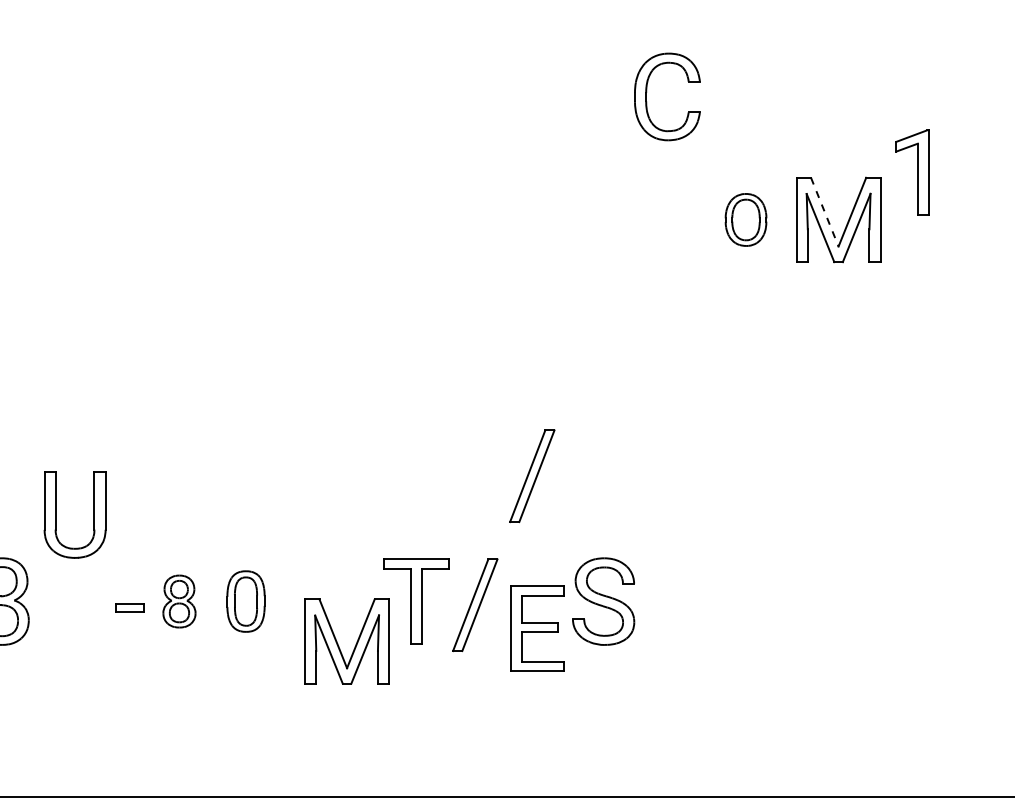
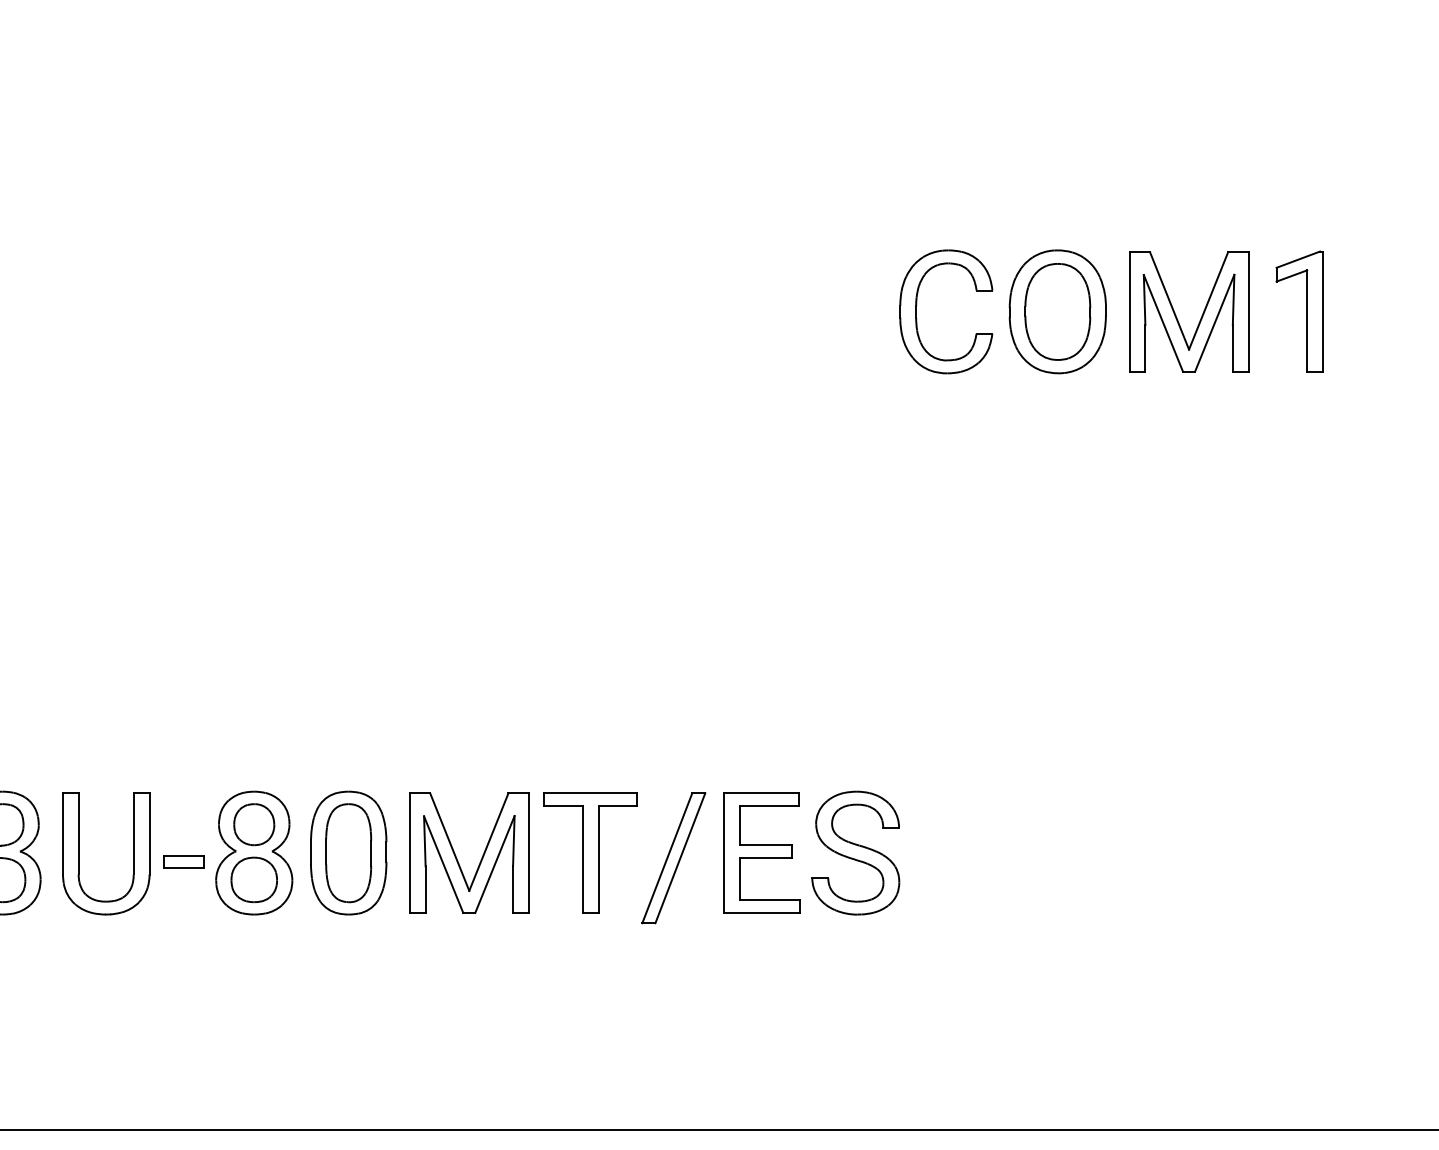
part: (647, 92) -> (918, 305), moved
part: (912, 172) -> (1299, 311), moved
line: (825, 212) -> (1170, 301), dashed -> solid
part: (745, 219) -> (1057, 311), size x1.67
part: (532, 476) -> (754, 675), removed
part: (56, 514) -> (79, 852), moved
part: (179, 601) -> (254, 852), size x1.67
part: (245, 601) -> (347, 852), size x1.43
part: (537, 628) -> (762, 852), moved
part: (338, 643) -> (457, 855), moved

